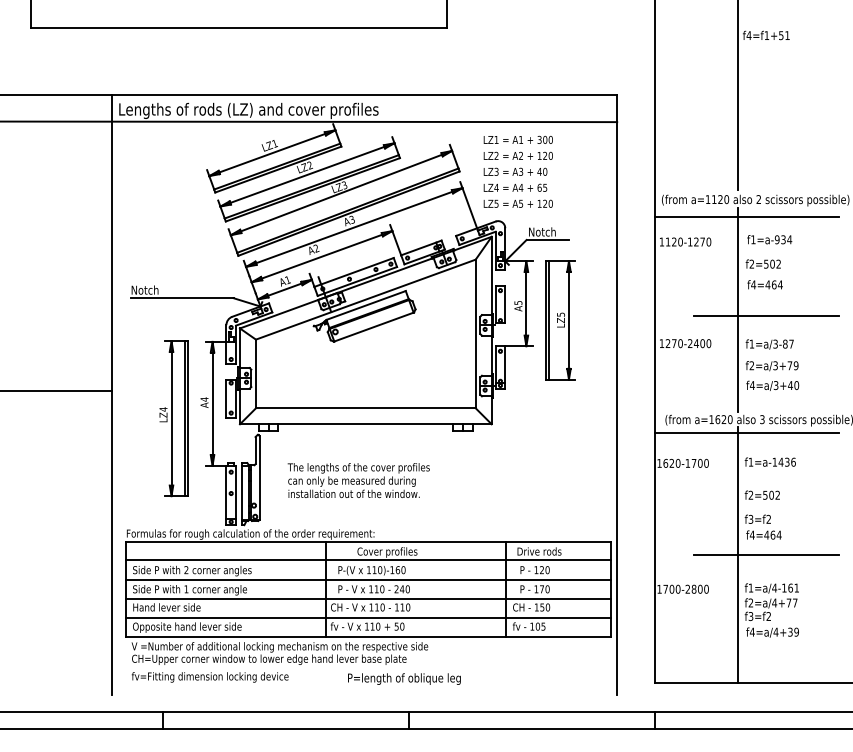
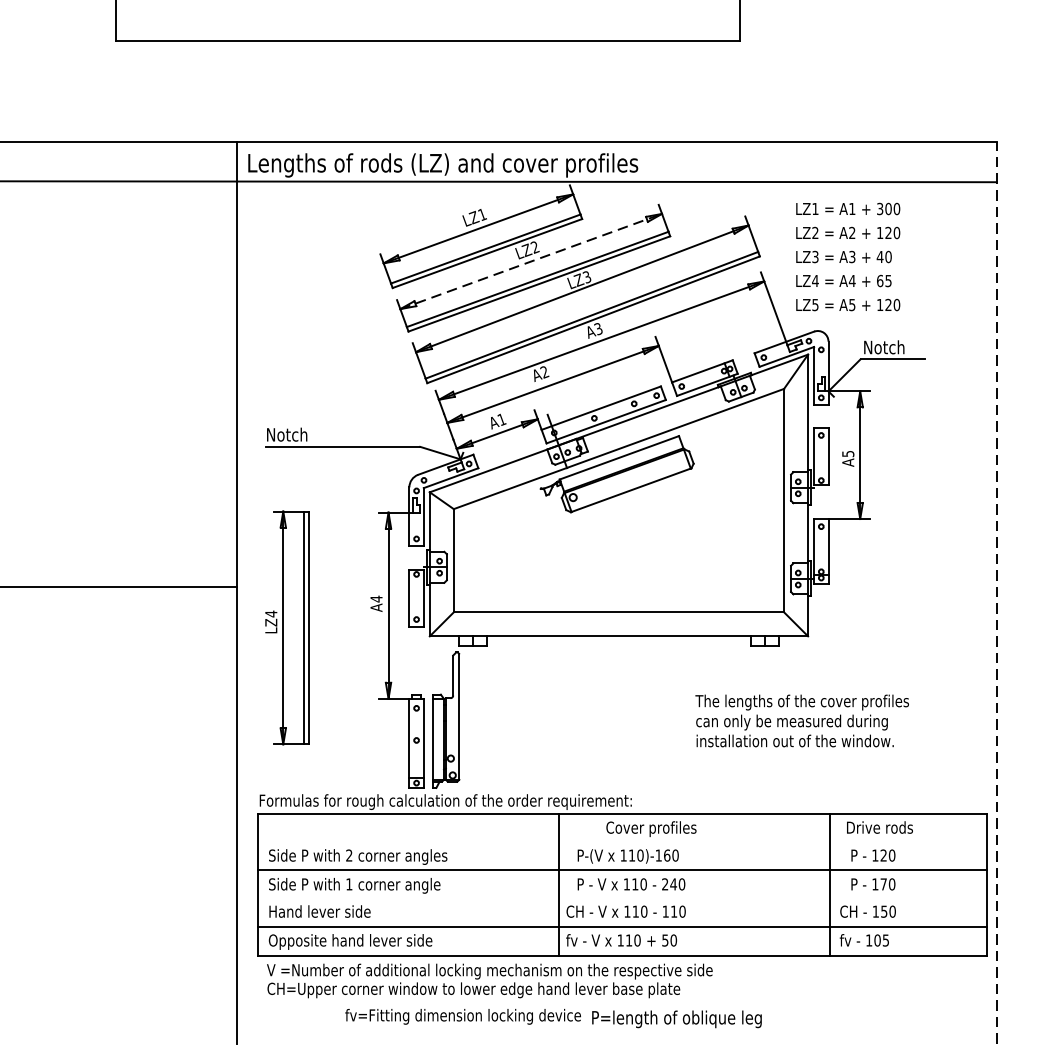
line: (307, 174) -> (531, 260), solid -> dashed
part: (560, 320) -> (911, 480), removed
line: (617, 395) -> (997, 593), solid -> dashed
part: (173, 418) -> (286, 627), moved
text: (358, 480) -> (801, 720), moved
line: (368, 560) -> (622, 841), removed
line: (368, 598) -> (622, 898), removed
text: (209, 677) -> (462, 1016), moved

